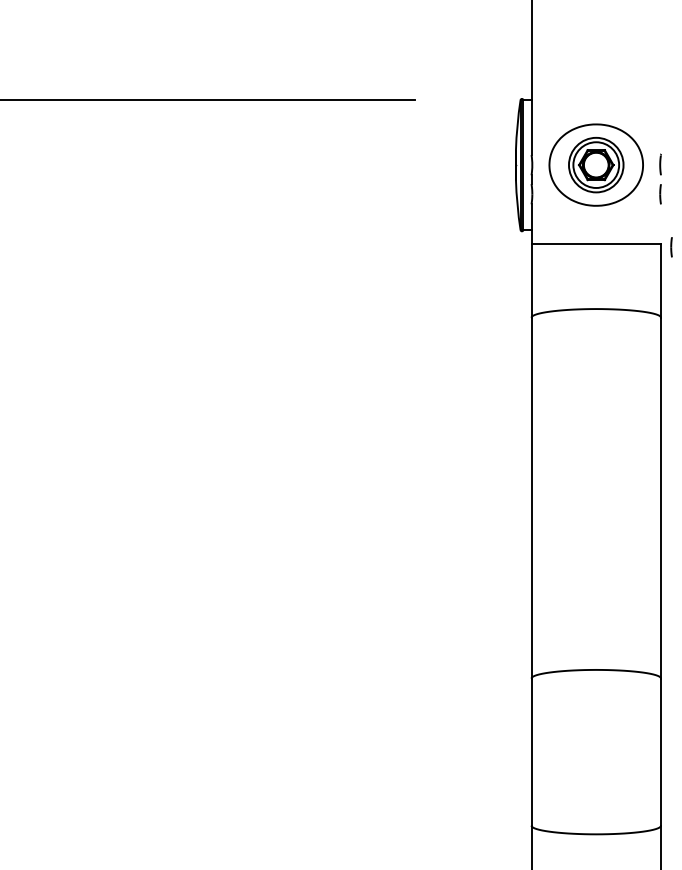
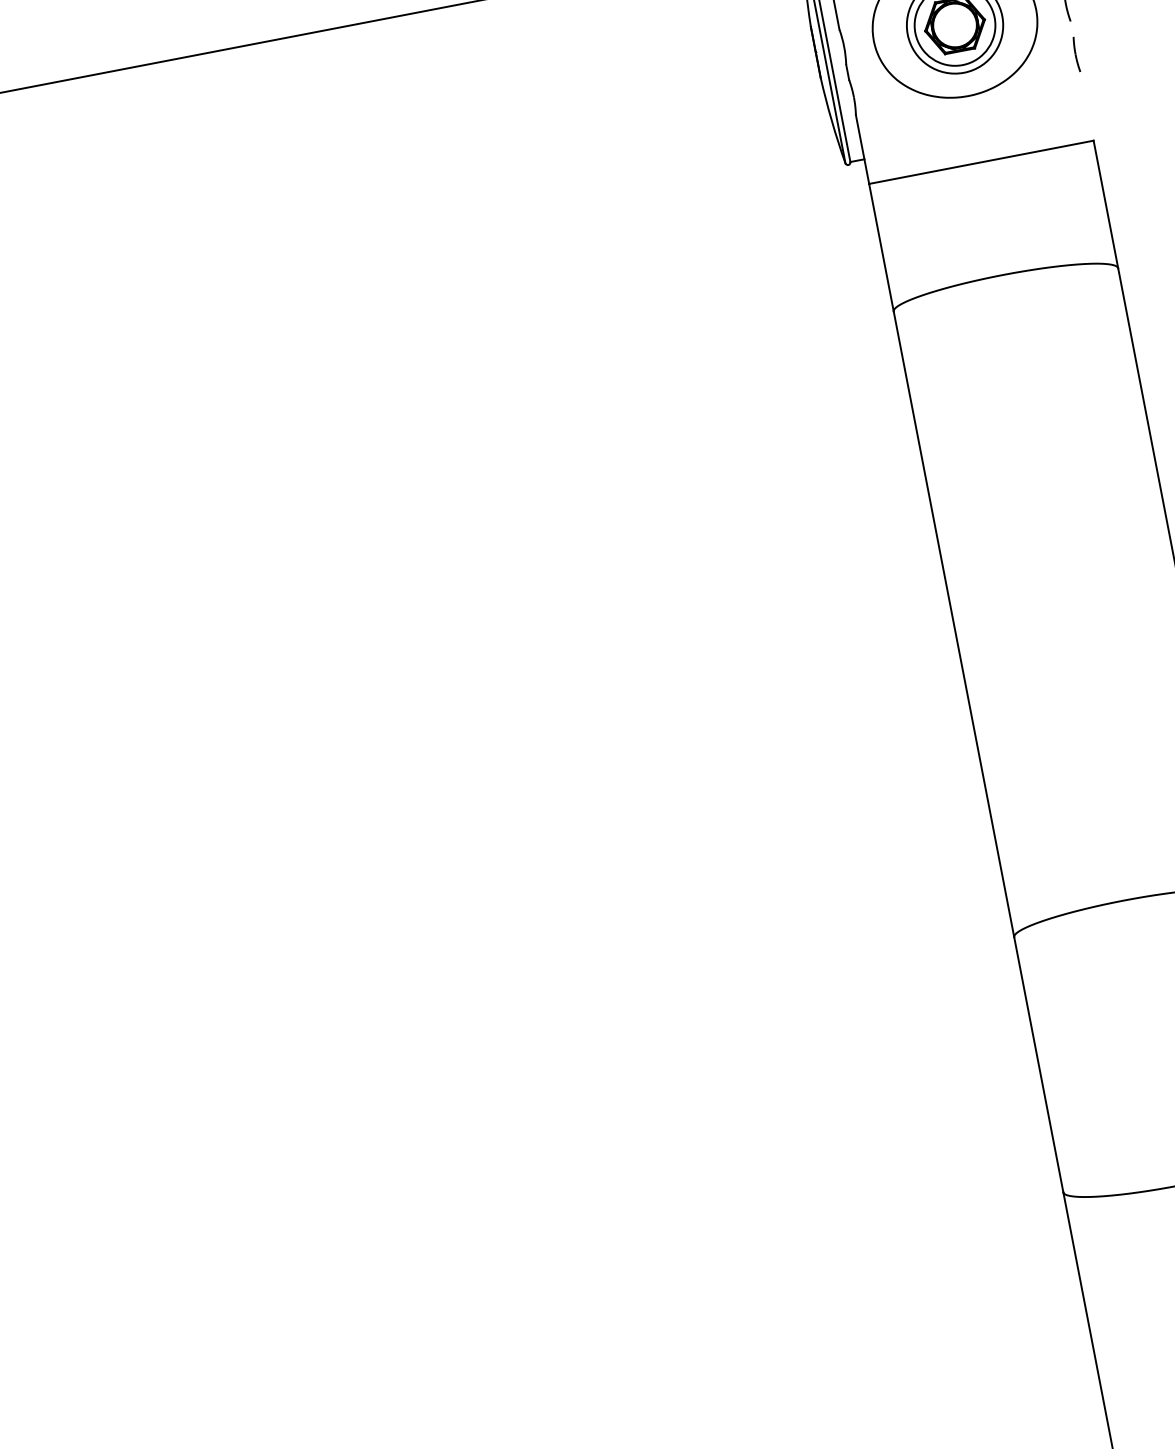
line: (671, 247) -> (1112, 143), removed

